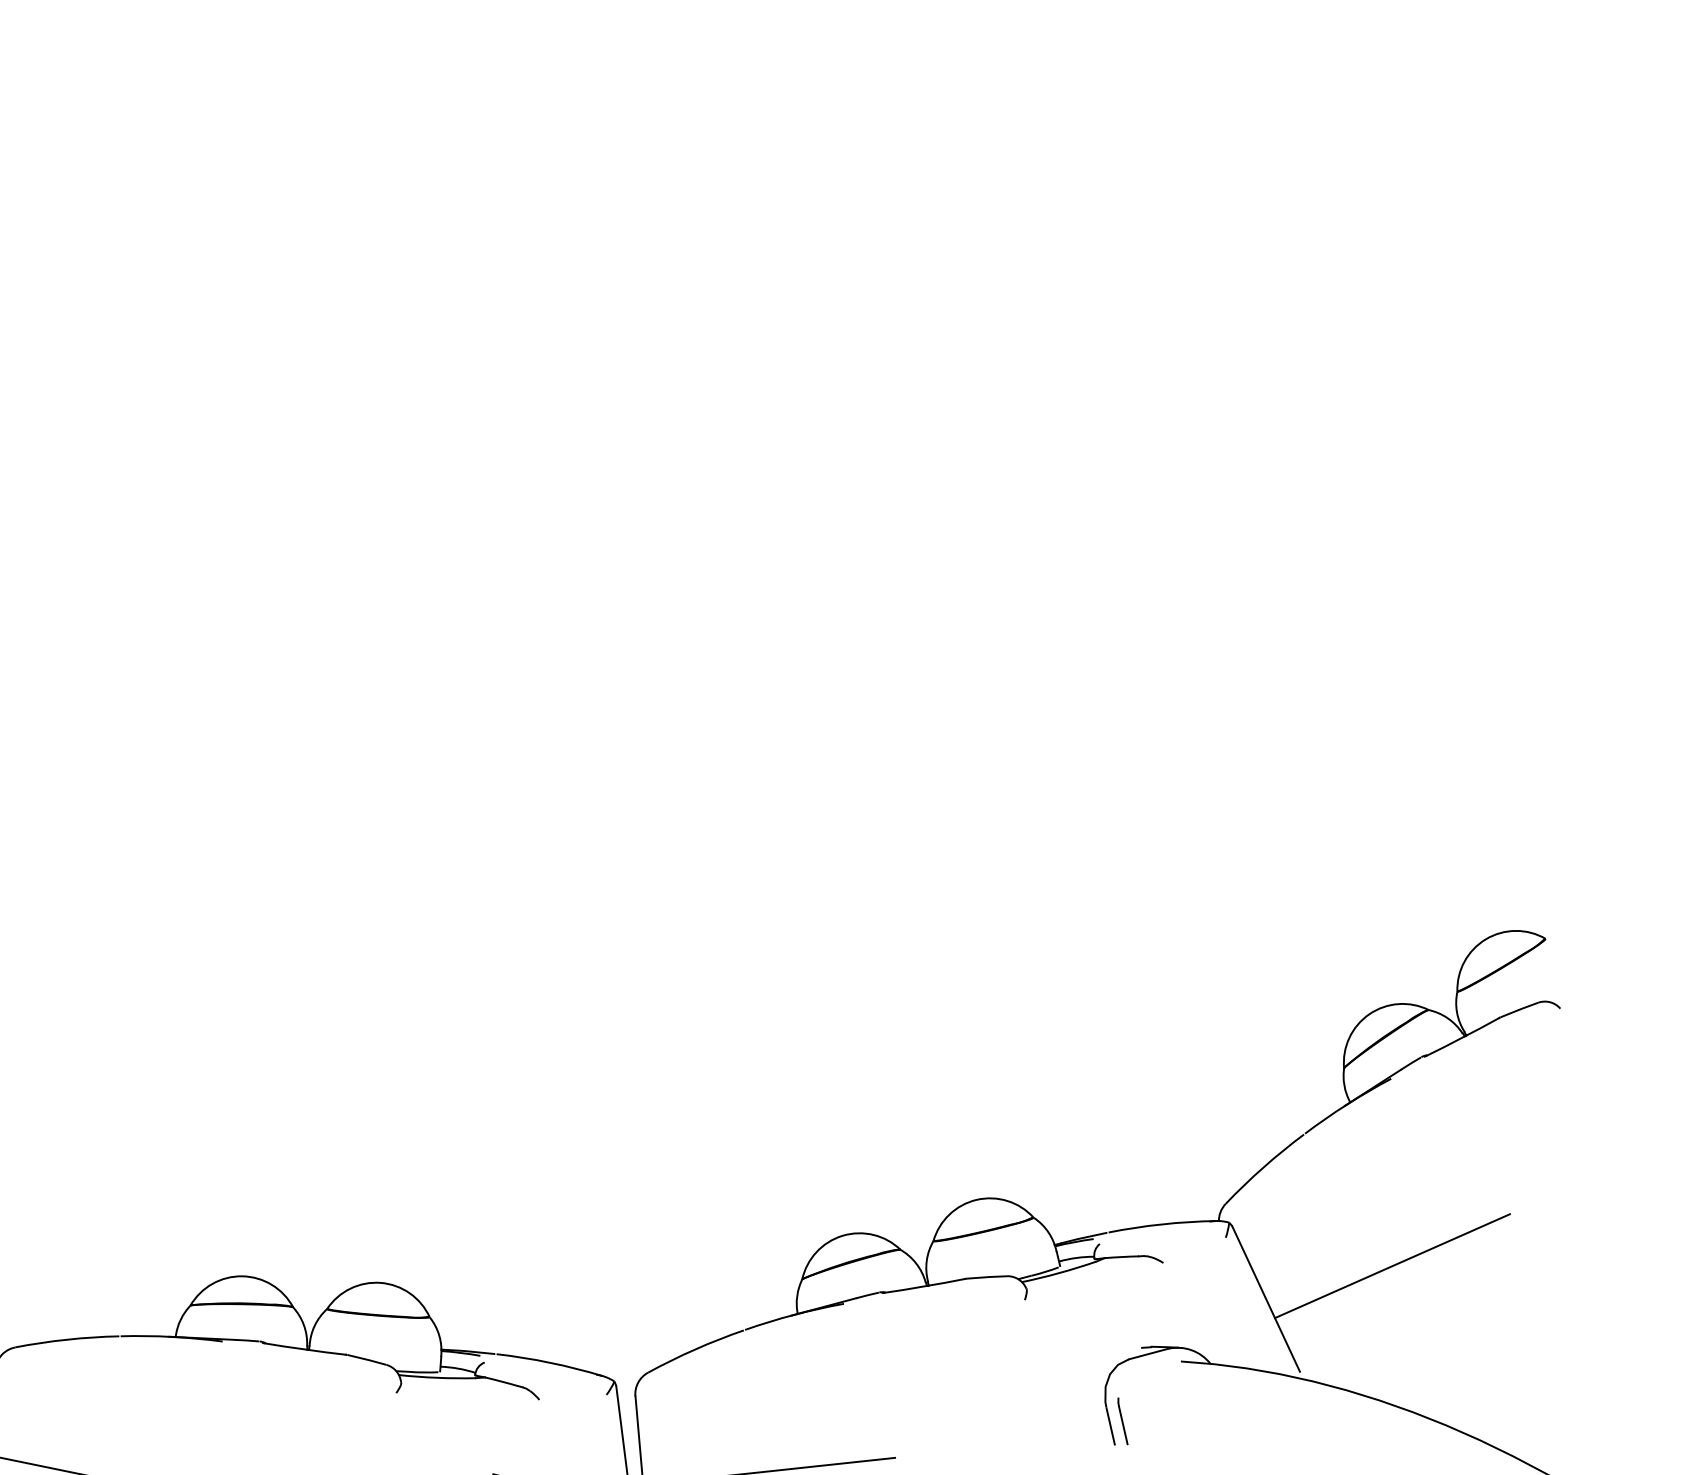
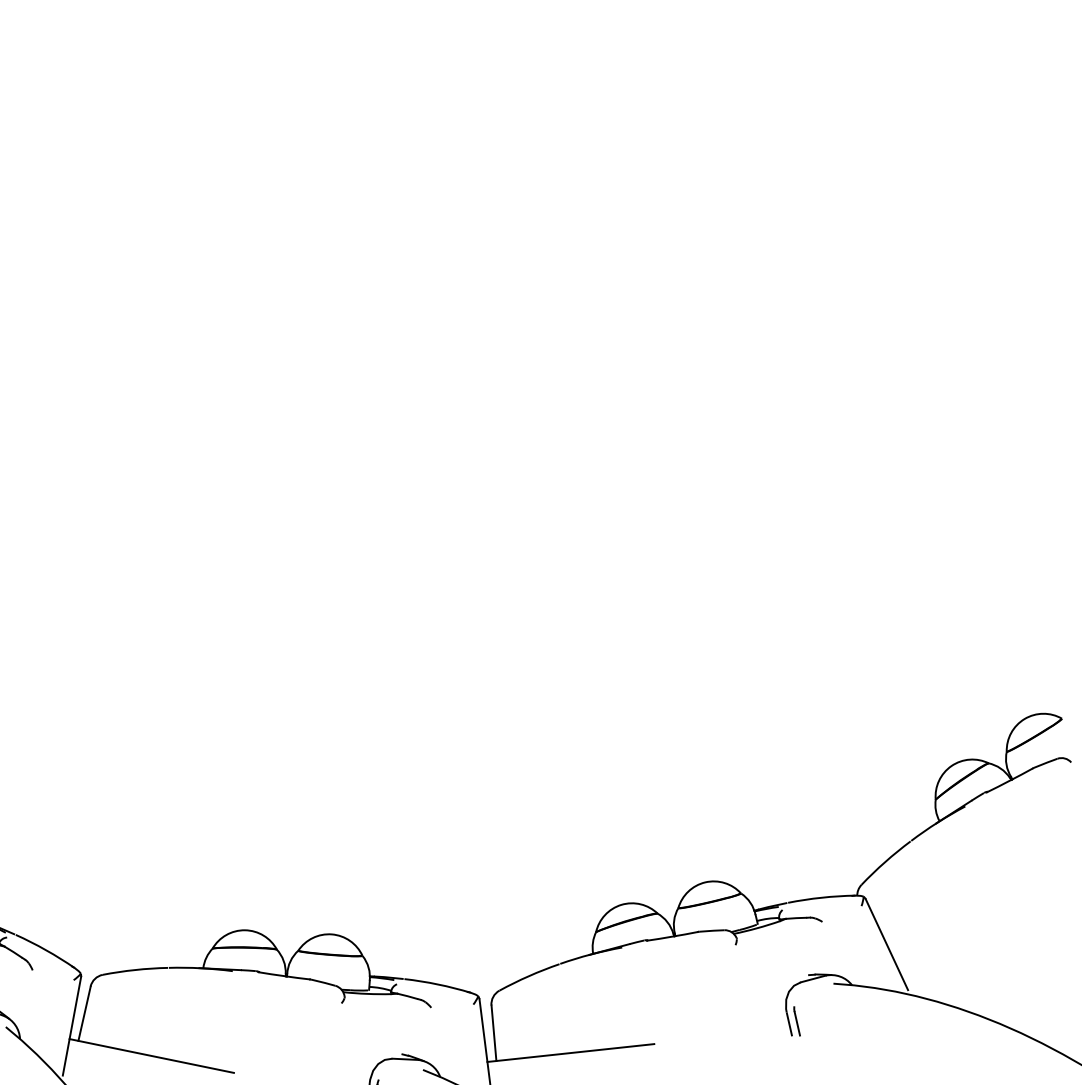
line: (1391, 1265) -> (965, 923), removed

